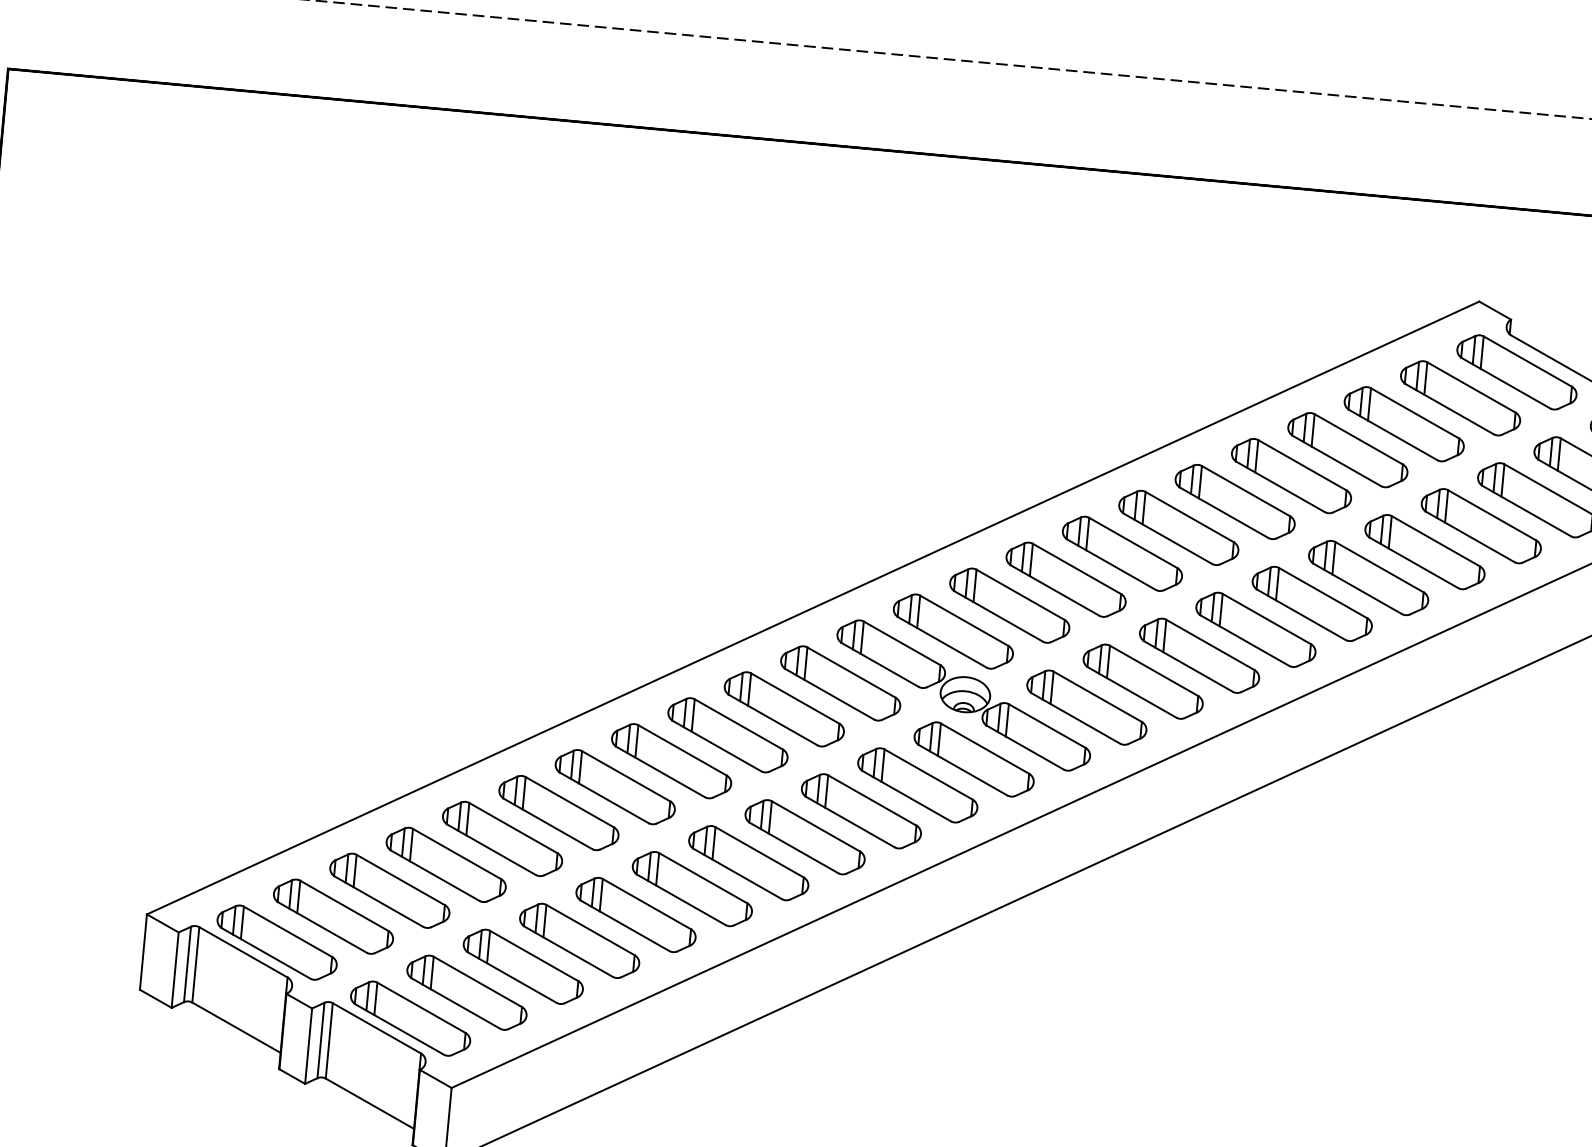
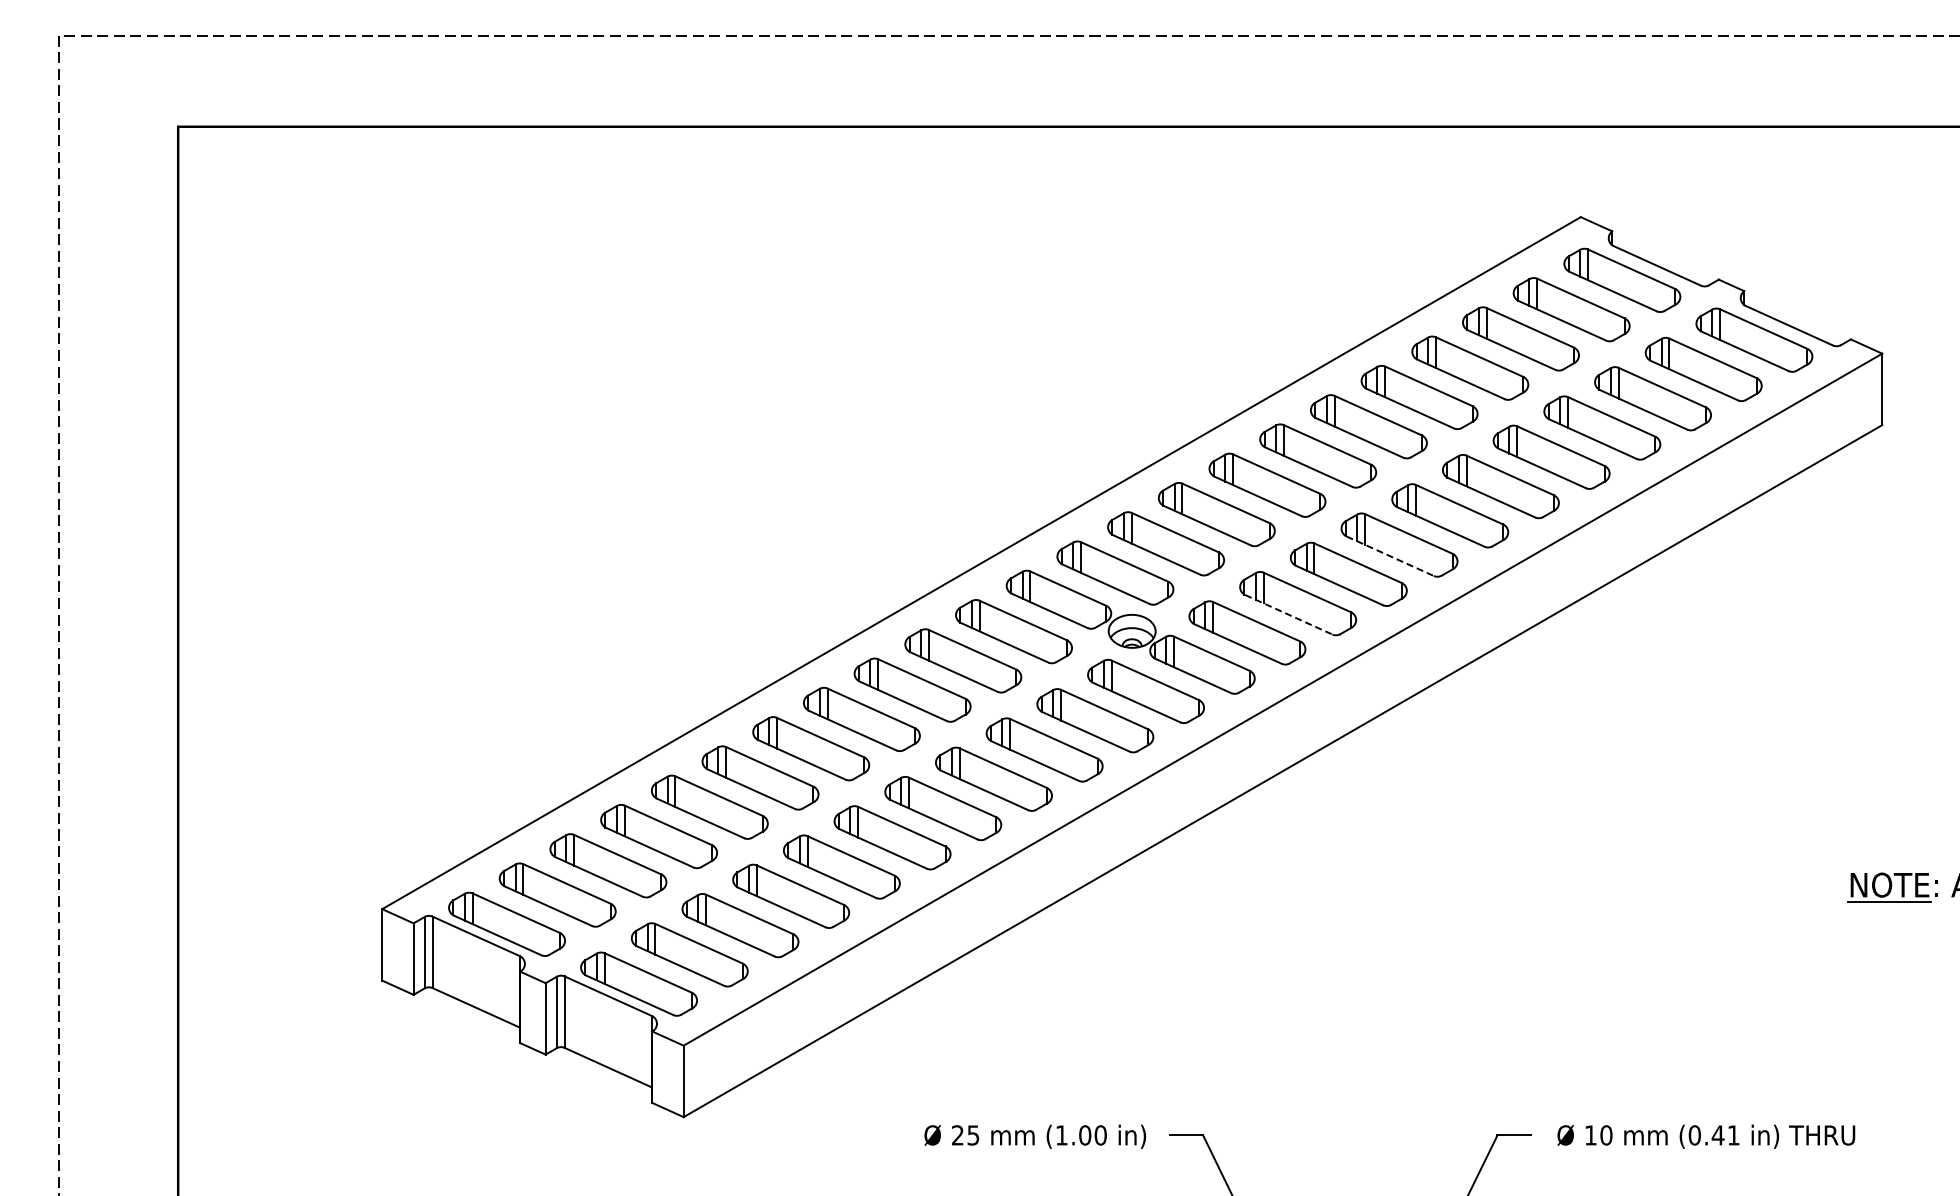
line: (1245, 641) -> (1390, 556), solid -> dashed
line: (1131, 692) -> (1288, 614), solid -> dashed

